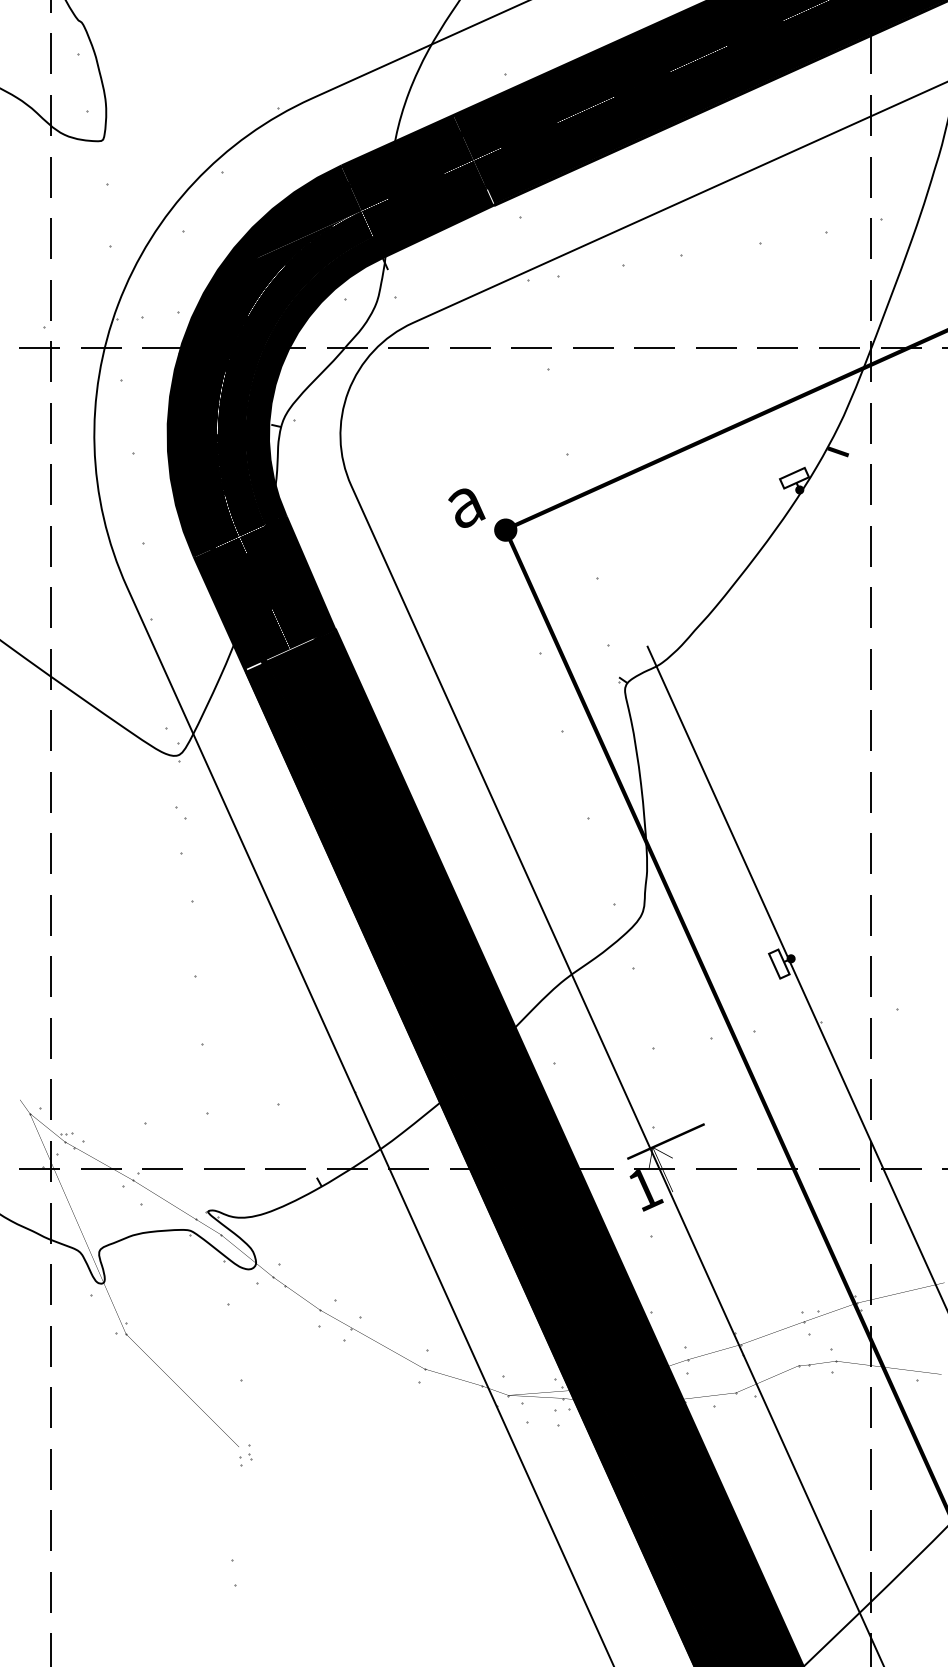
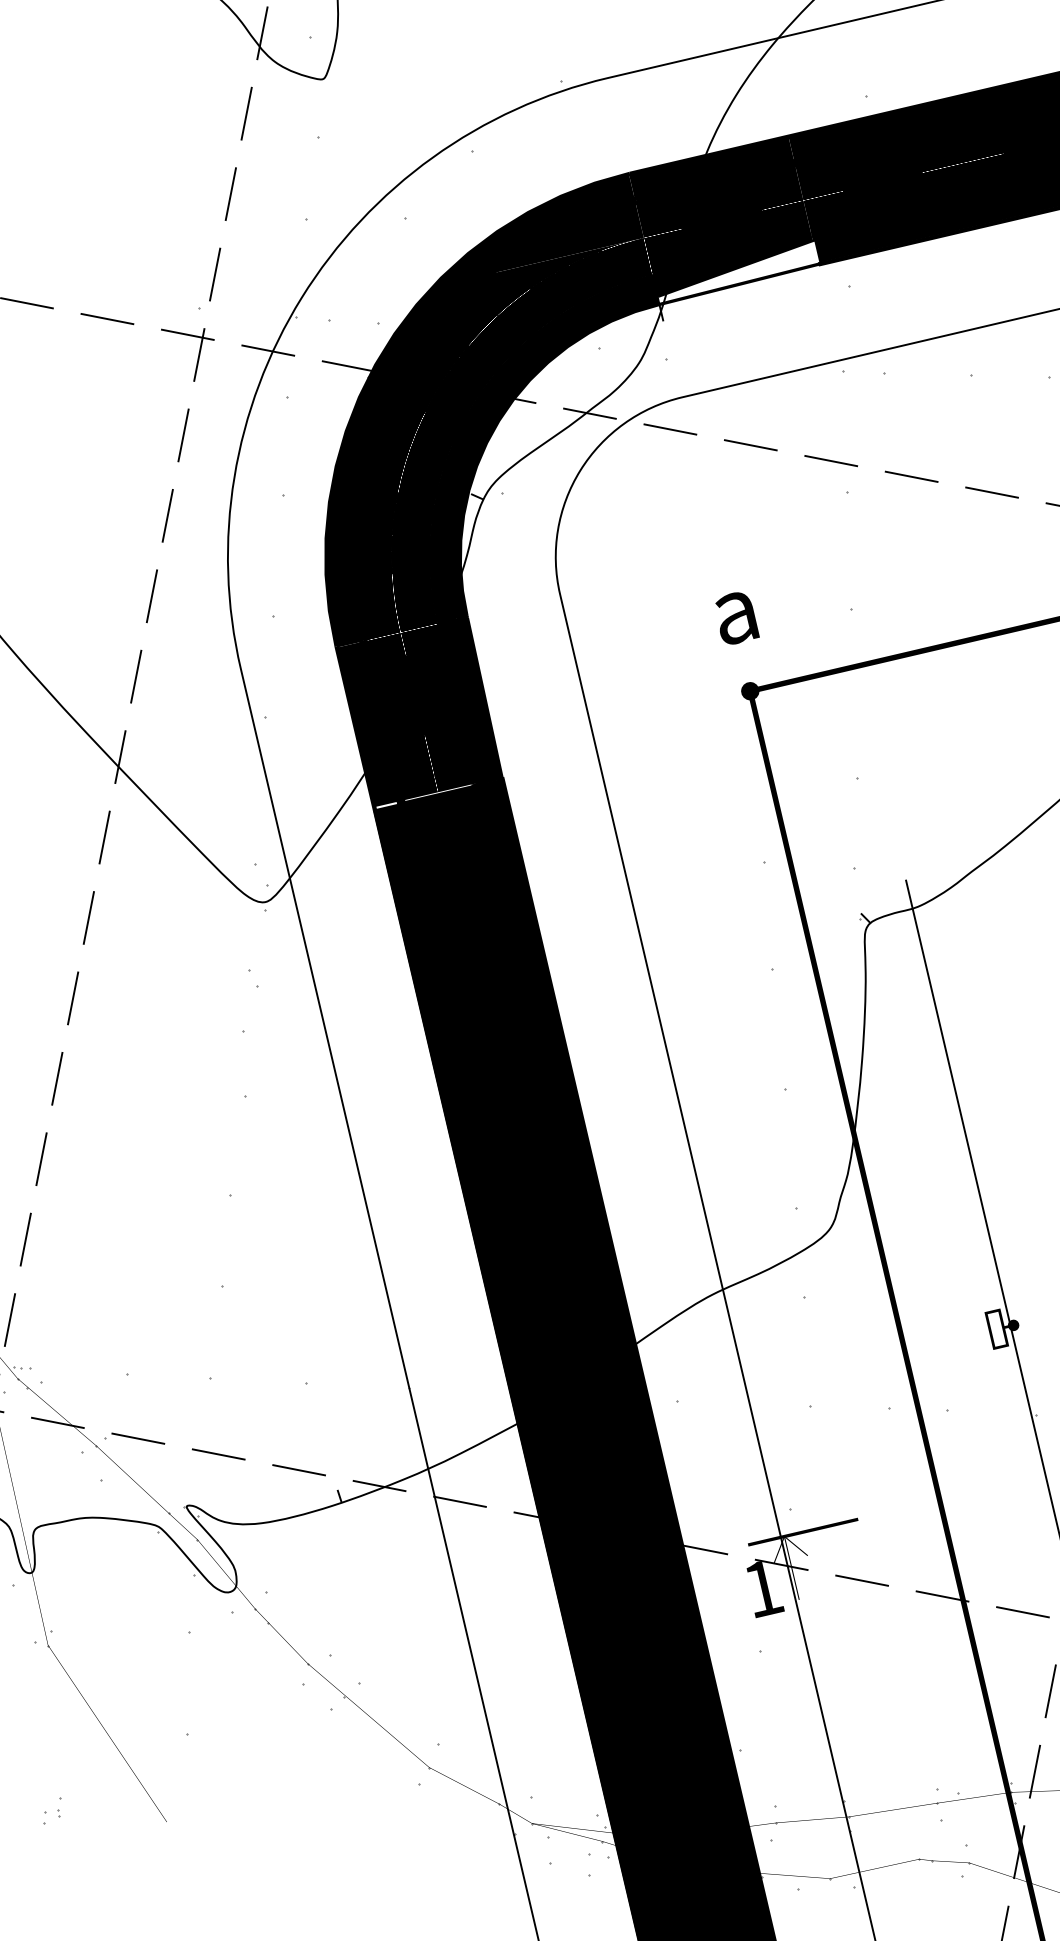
fill: (436, 221) -> (739, 270), removed
text: (466, 507) -> (737, 617), moved
fill: (505, 529) -> (750, 691), removed
part: (245, 1455) -> (52, 1811), moved

